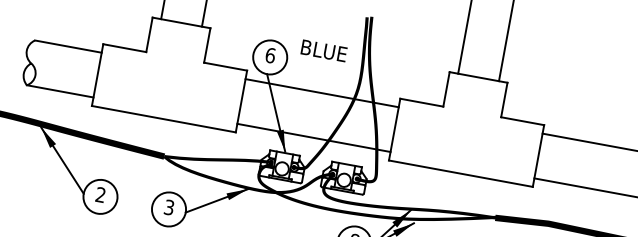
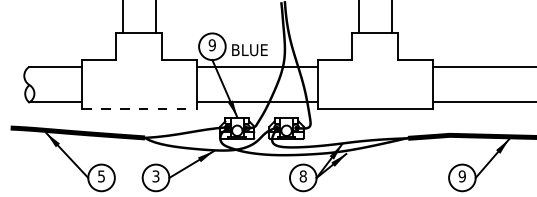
text: (323, 51) -> (249, 50), moved
text: (270, 55) -> (212, 45), 6 -> 9
line: (164, 119) -> (139, 109), solid -> dashed
text: (100, 195) -> (101, 176), 2 -> 5

